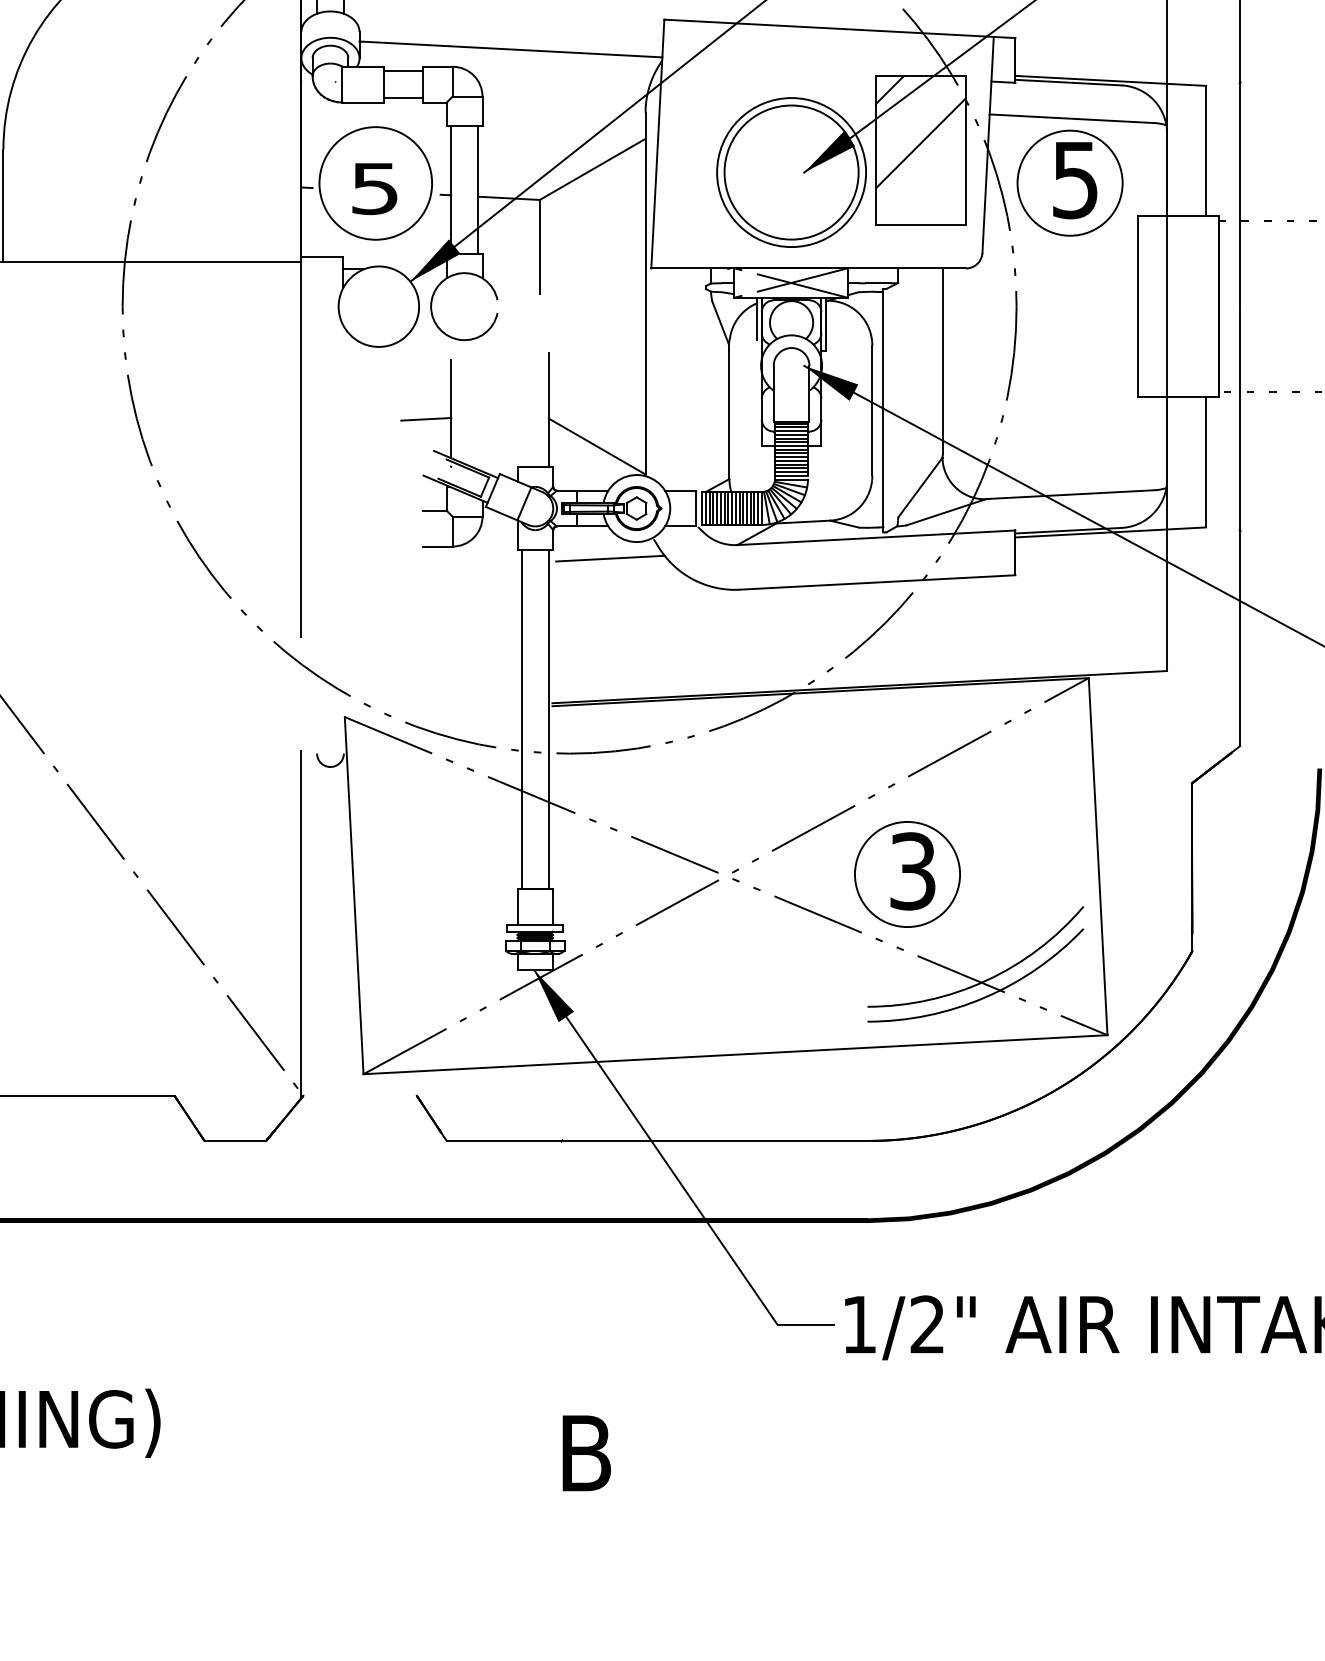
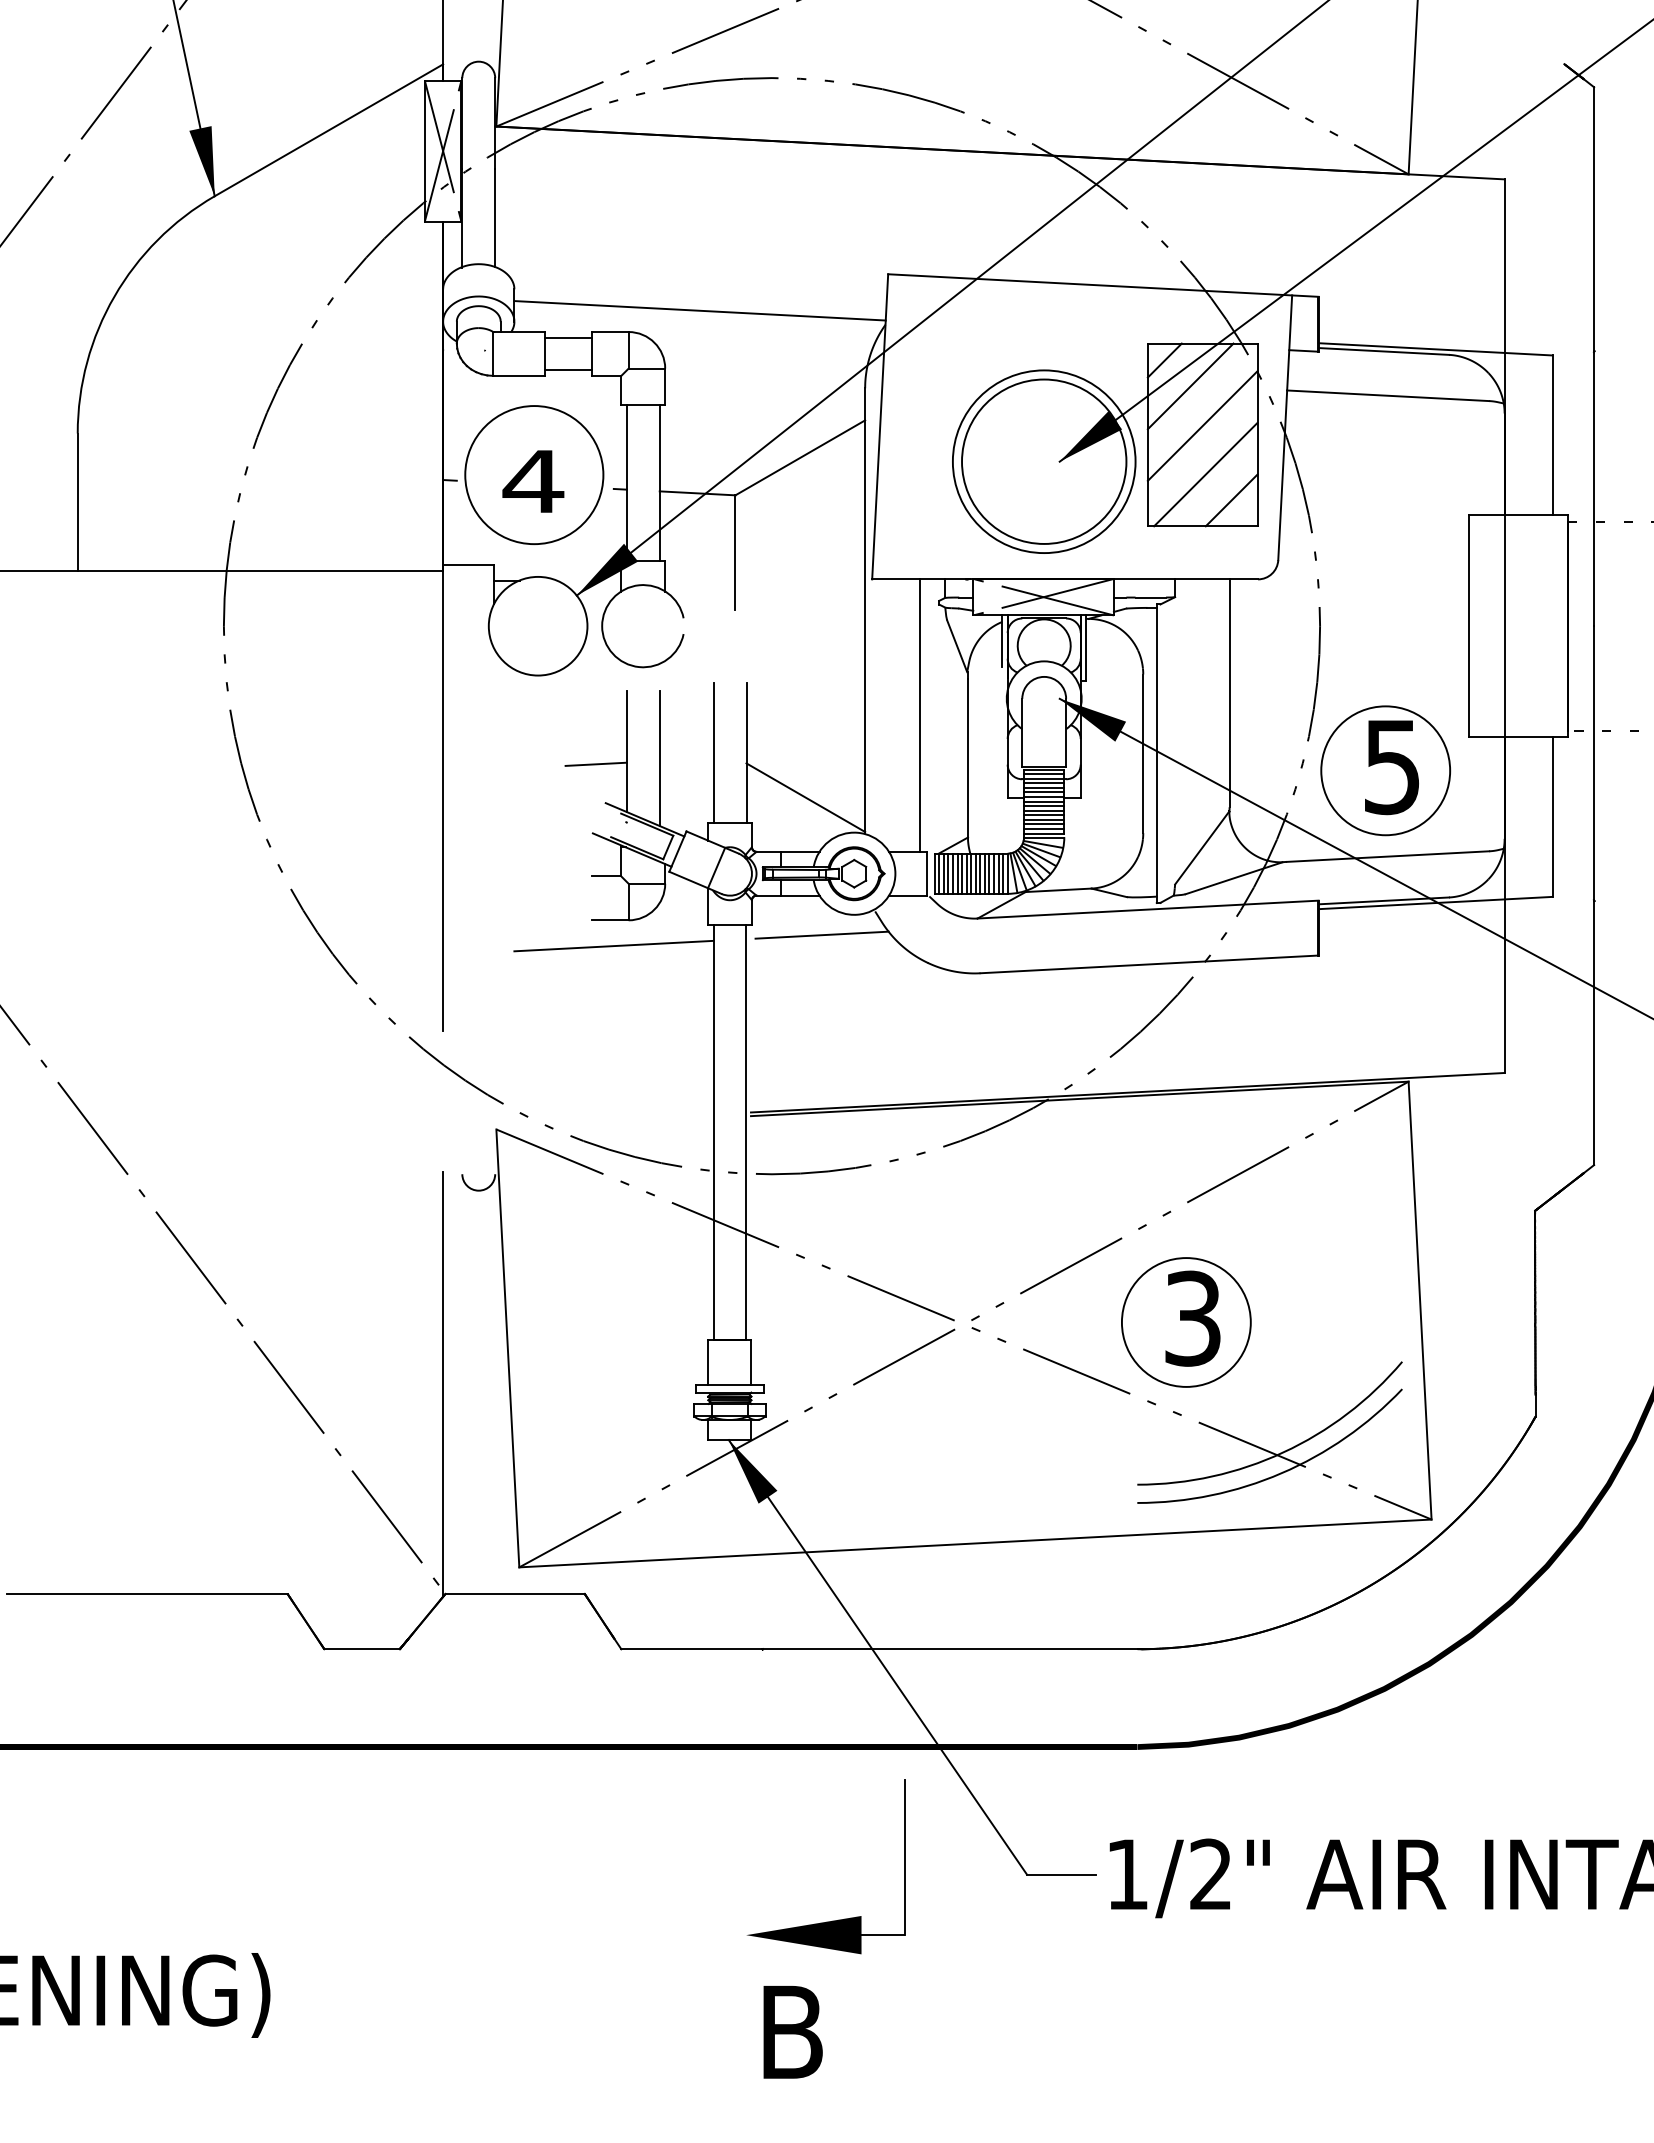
line: (910, 111) -> (1190, 386), added
line: (923, 182) -> (1205, 474), added
part: (1069, 182) -> (1385, 770), moved
text: (375, 188) -> (533, 481), 5 -> 4
line: (944, 204) -> (1231, 500), added
line: (689, 379) -> (919, 715), added
line: (521, 409) -> (713, 752), added
line: (477, 414) -> (659, 758), added
line: (440, 567) -> (613, 945), added
line: (359, 1095) -> (514, 1593), added
part: (618, 1362) -> (832, 1920), added

